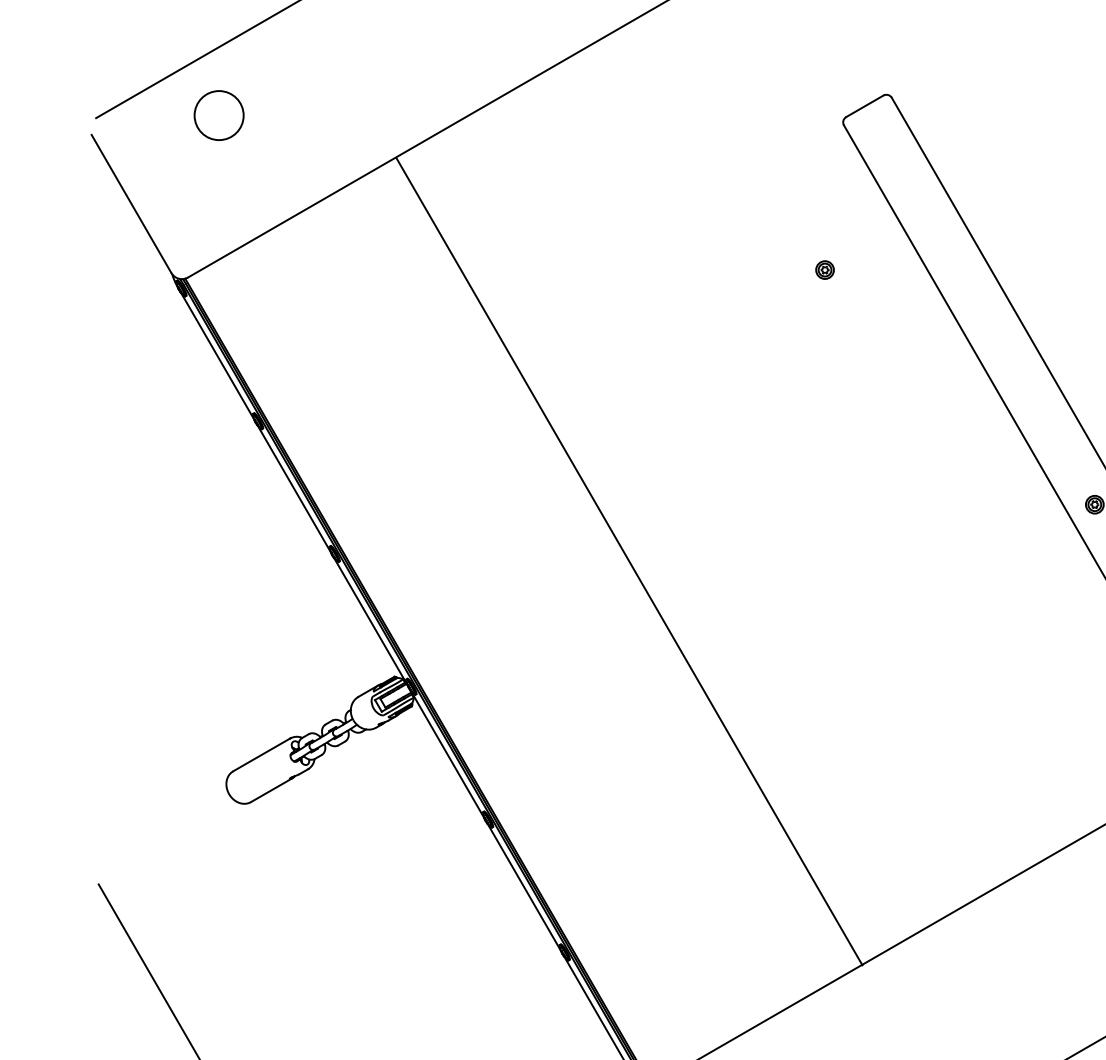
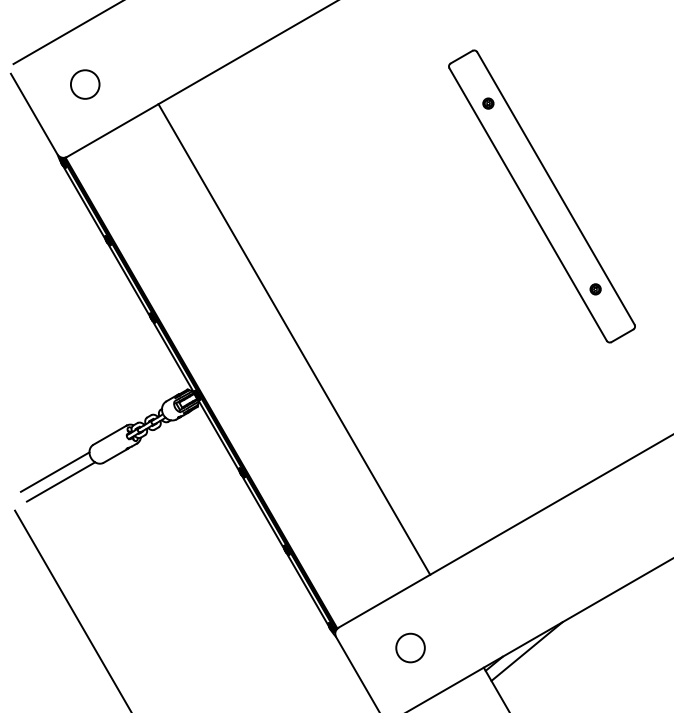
circle: (219, 115) -> (85, 84), moved
part: (825, 269) -> (488, 103), moved
line: (629, 561) -> (294, 339), moved
line: (166, 817) -> (54, 471), added
line: (176, 834) -> (60, 481), added

